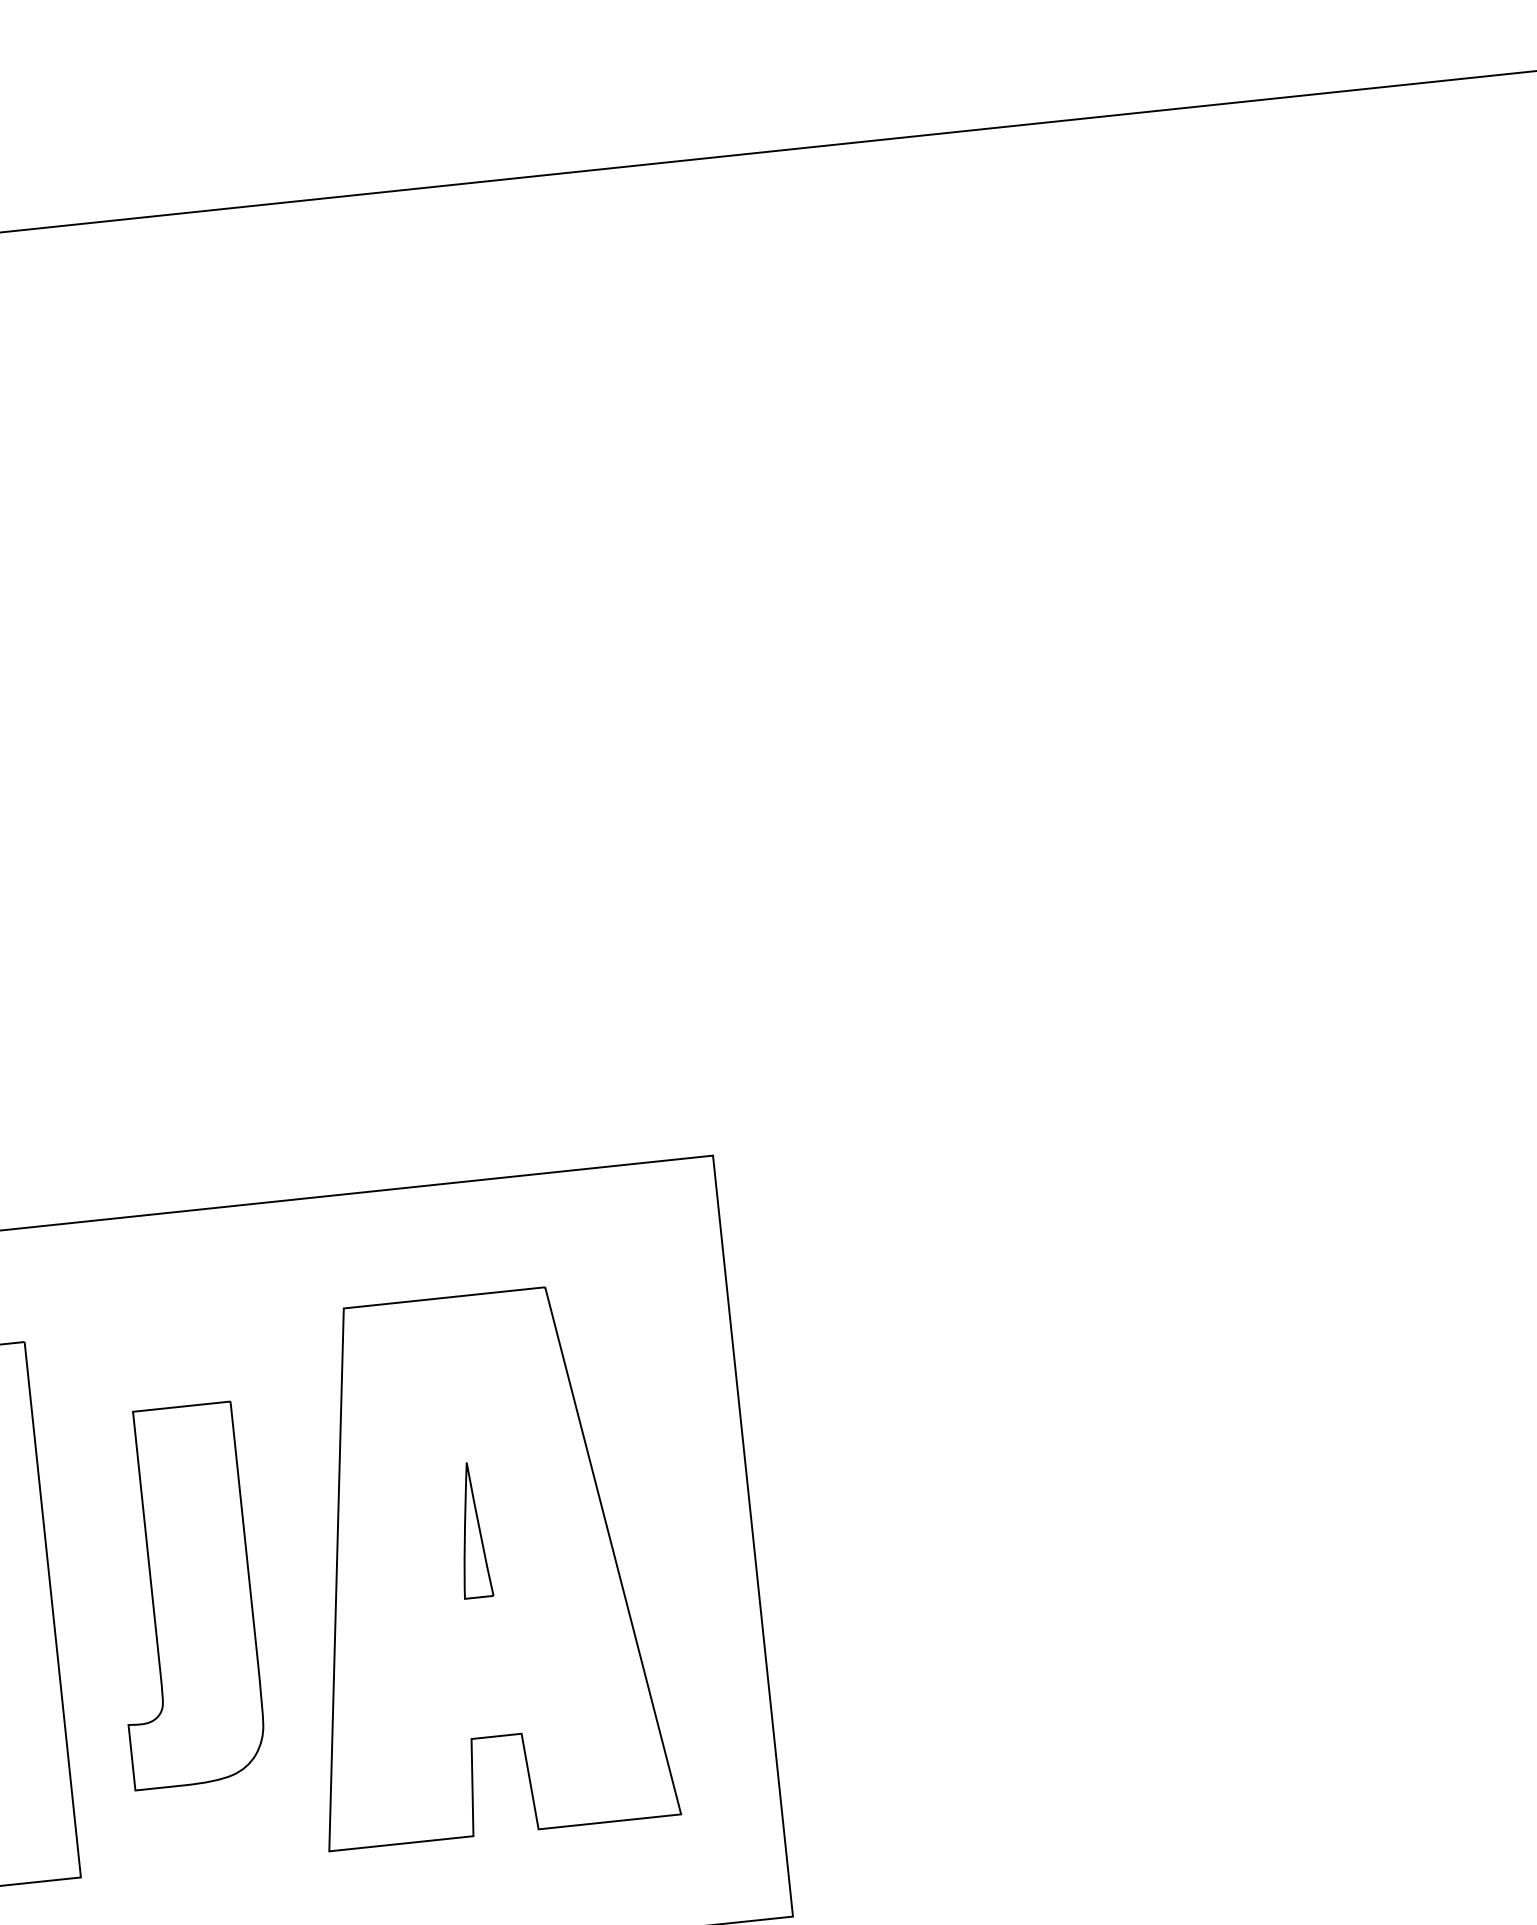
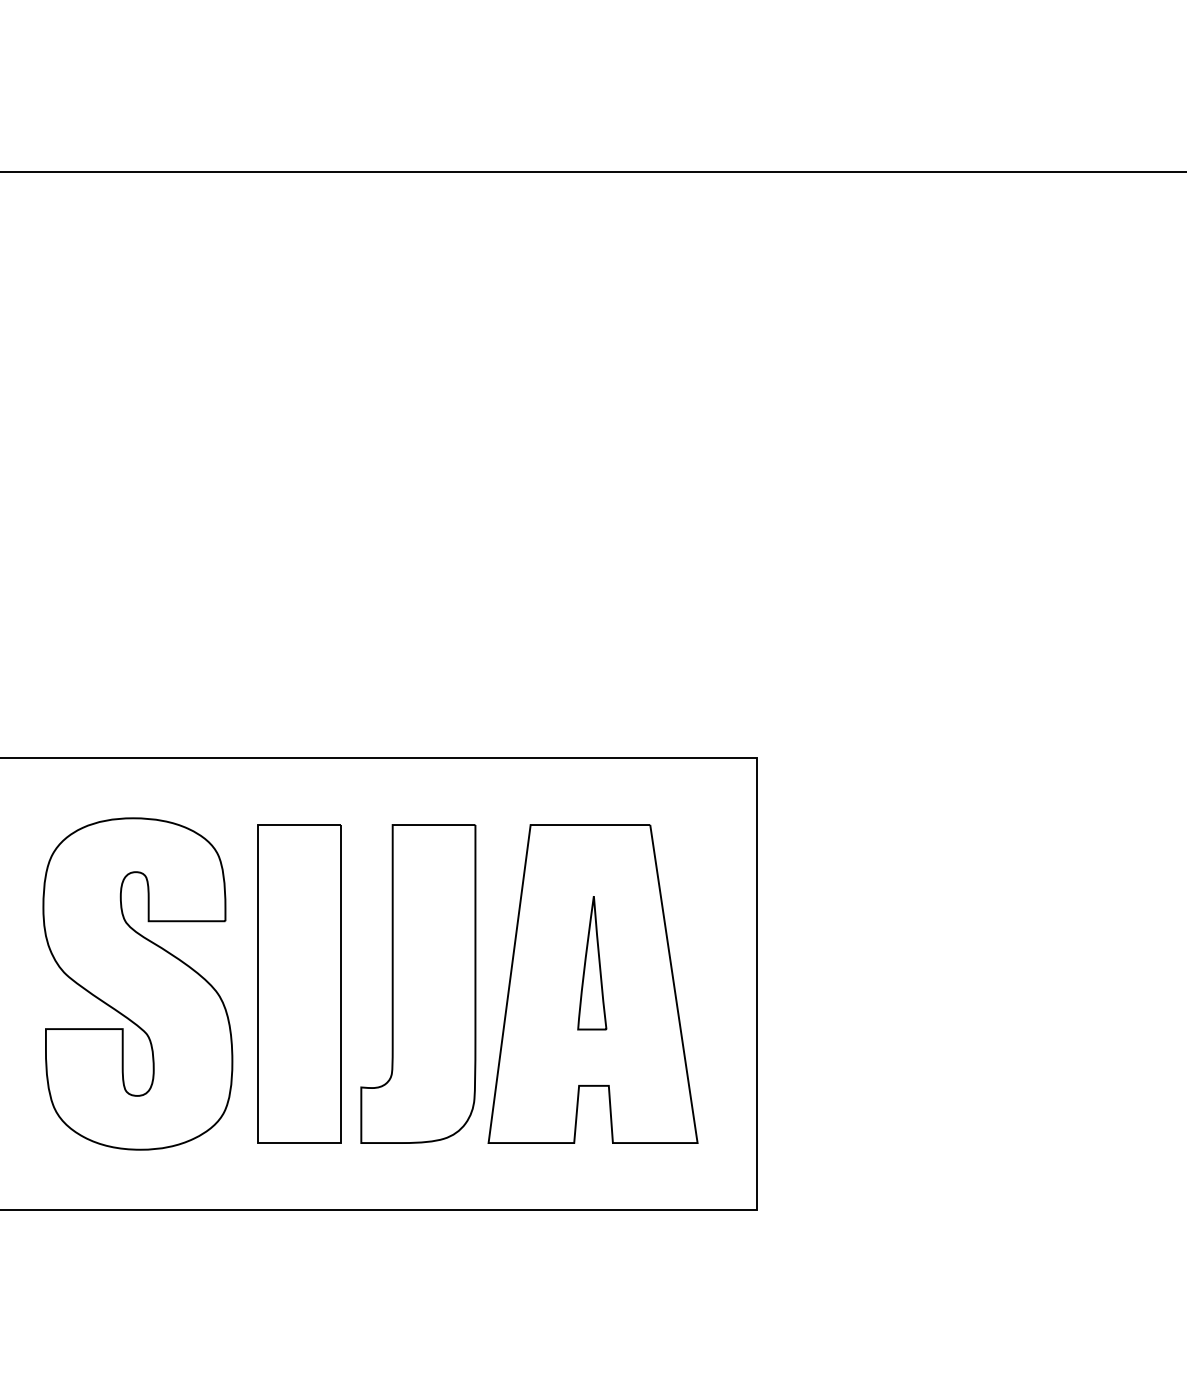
part: (472, 1530) -> (592, 963), size x1.67
part: (183, 1595) -> (418, 983), size x1.43

